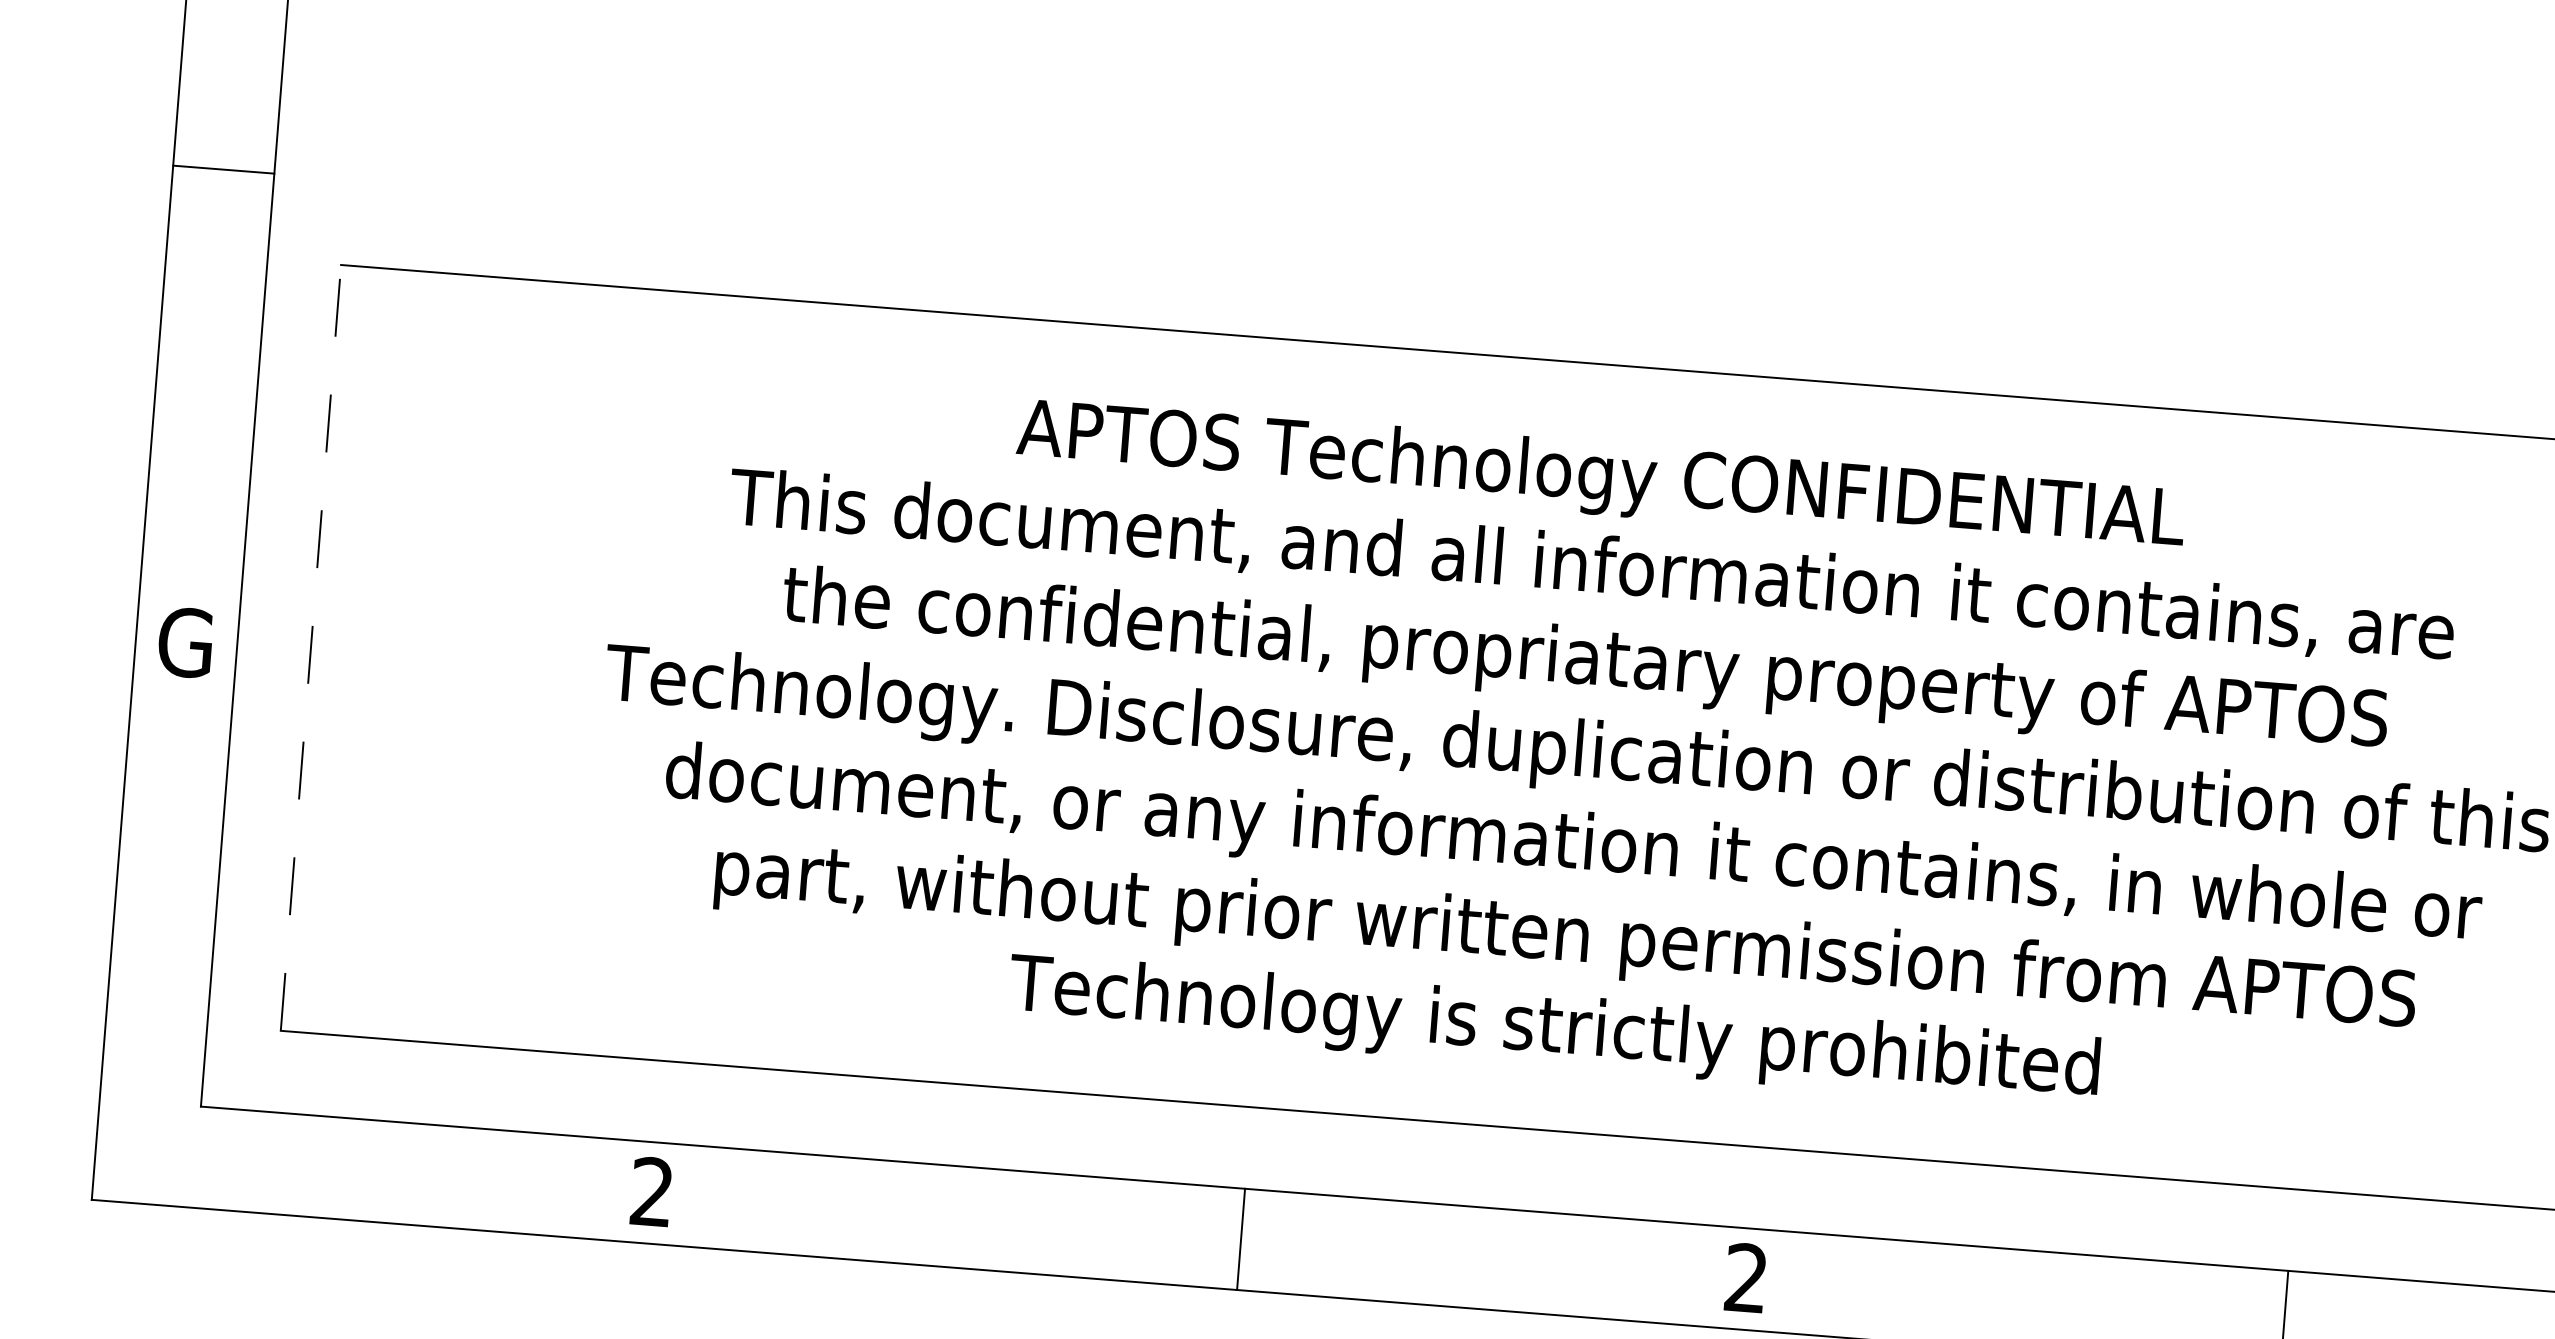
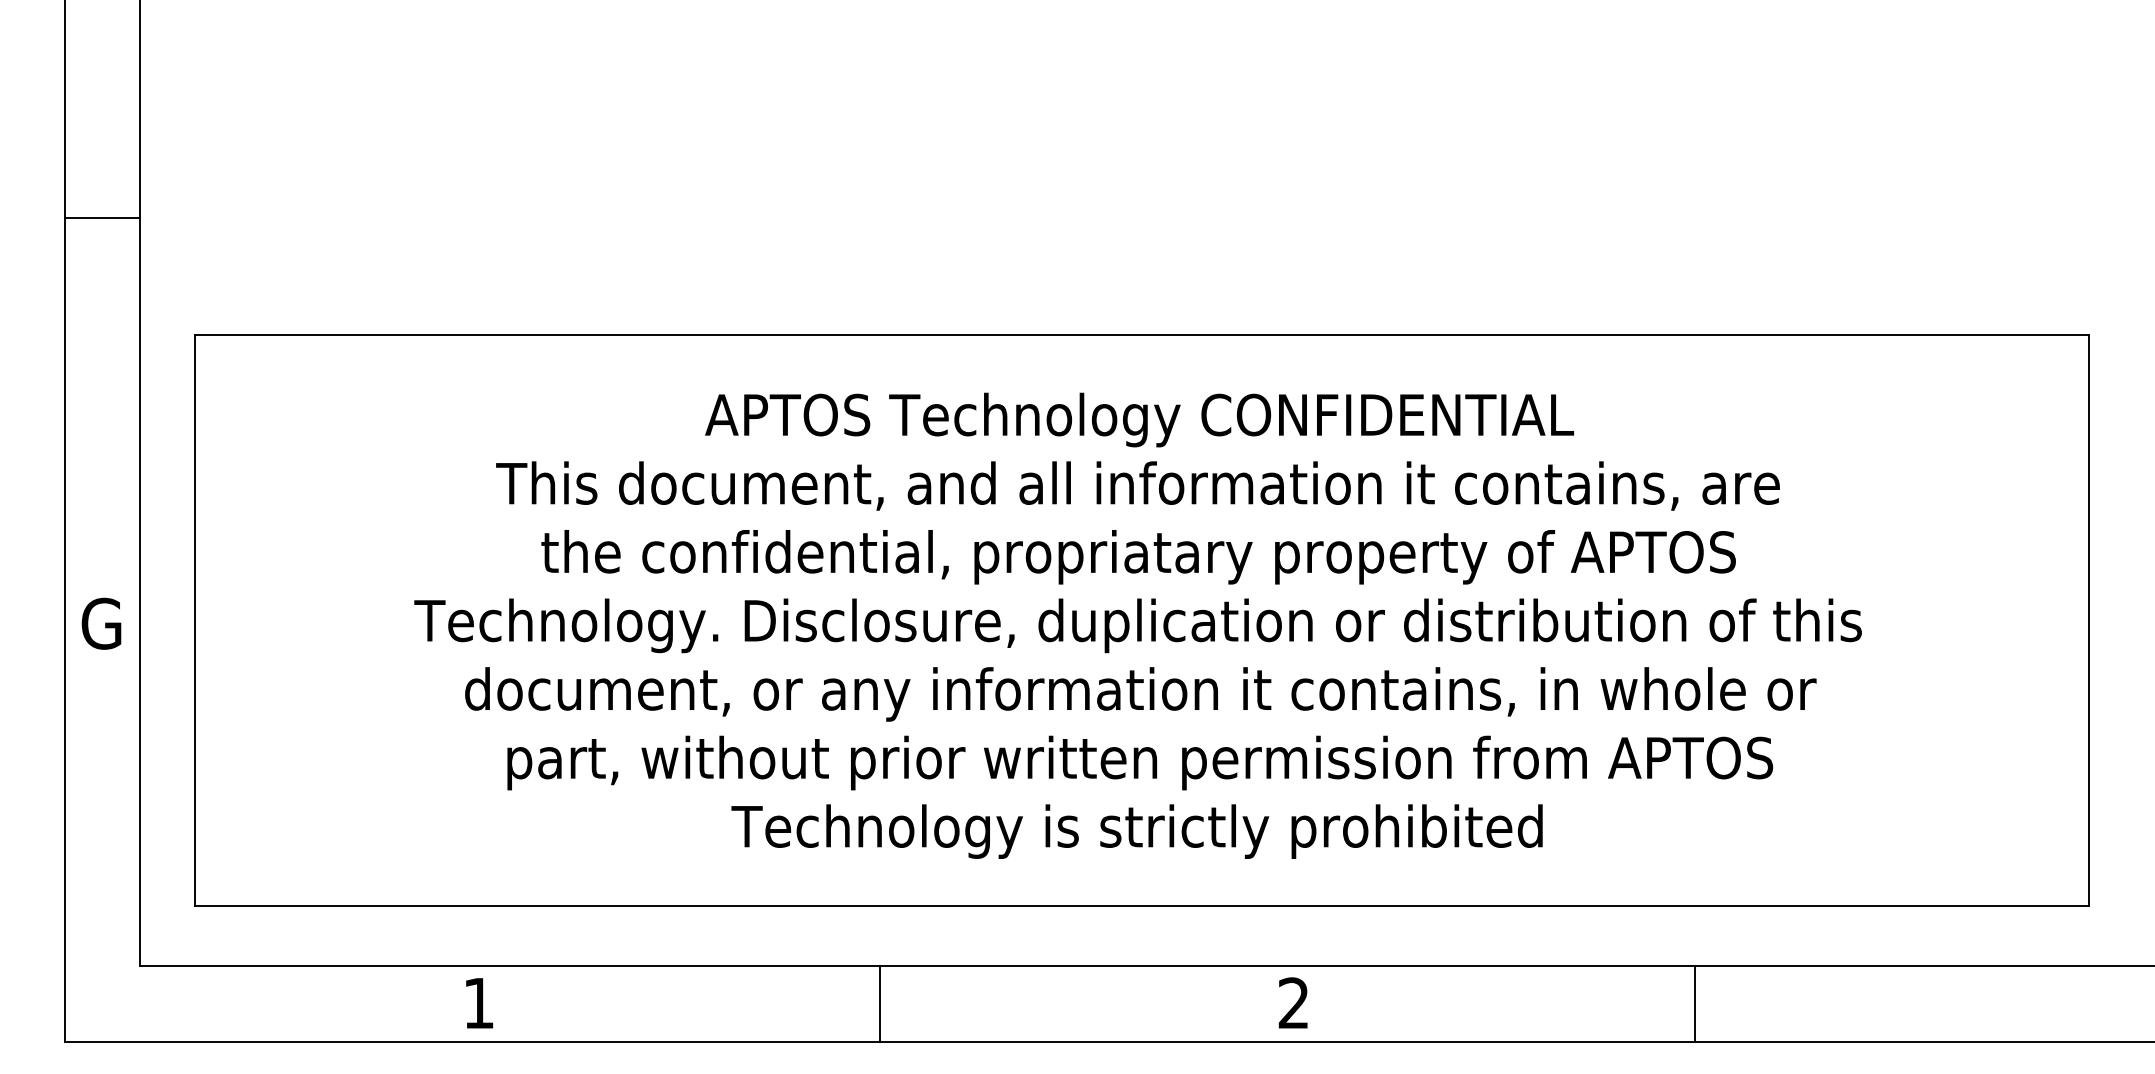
line: (222, 169) -> (101, 218), moved
line: (310, 646) -> (194, 619), dashed -> solid
text: (651, 1190) -> (478, 1002), 2 -> 1
line: (1241, 1238) -> (879, 1003), moved

